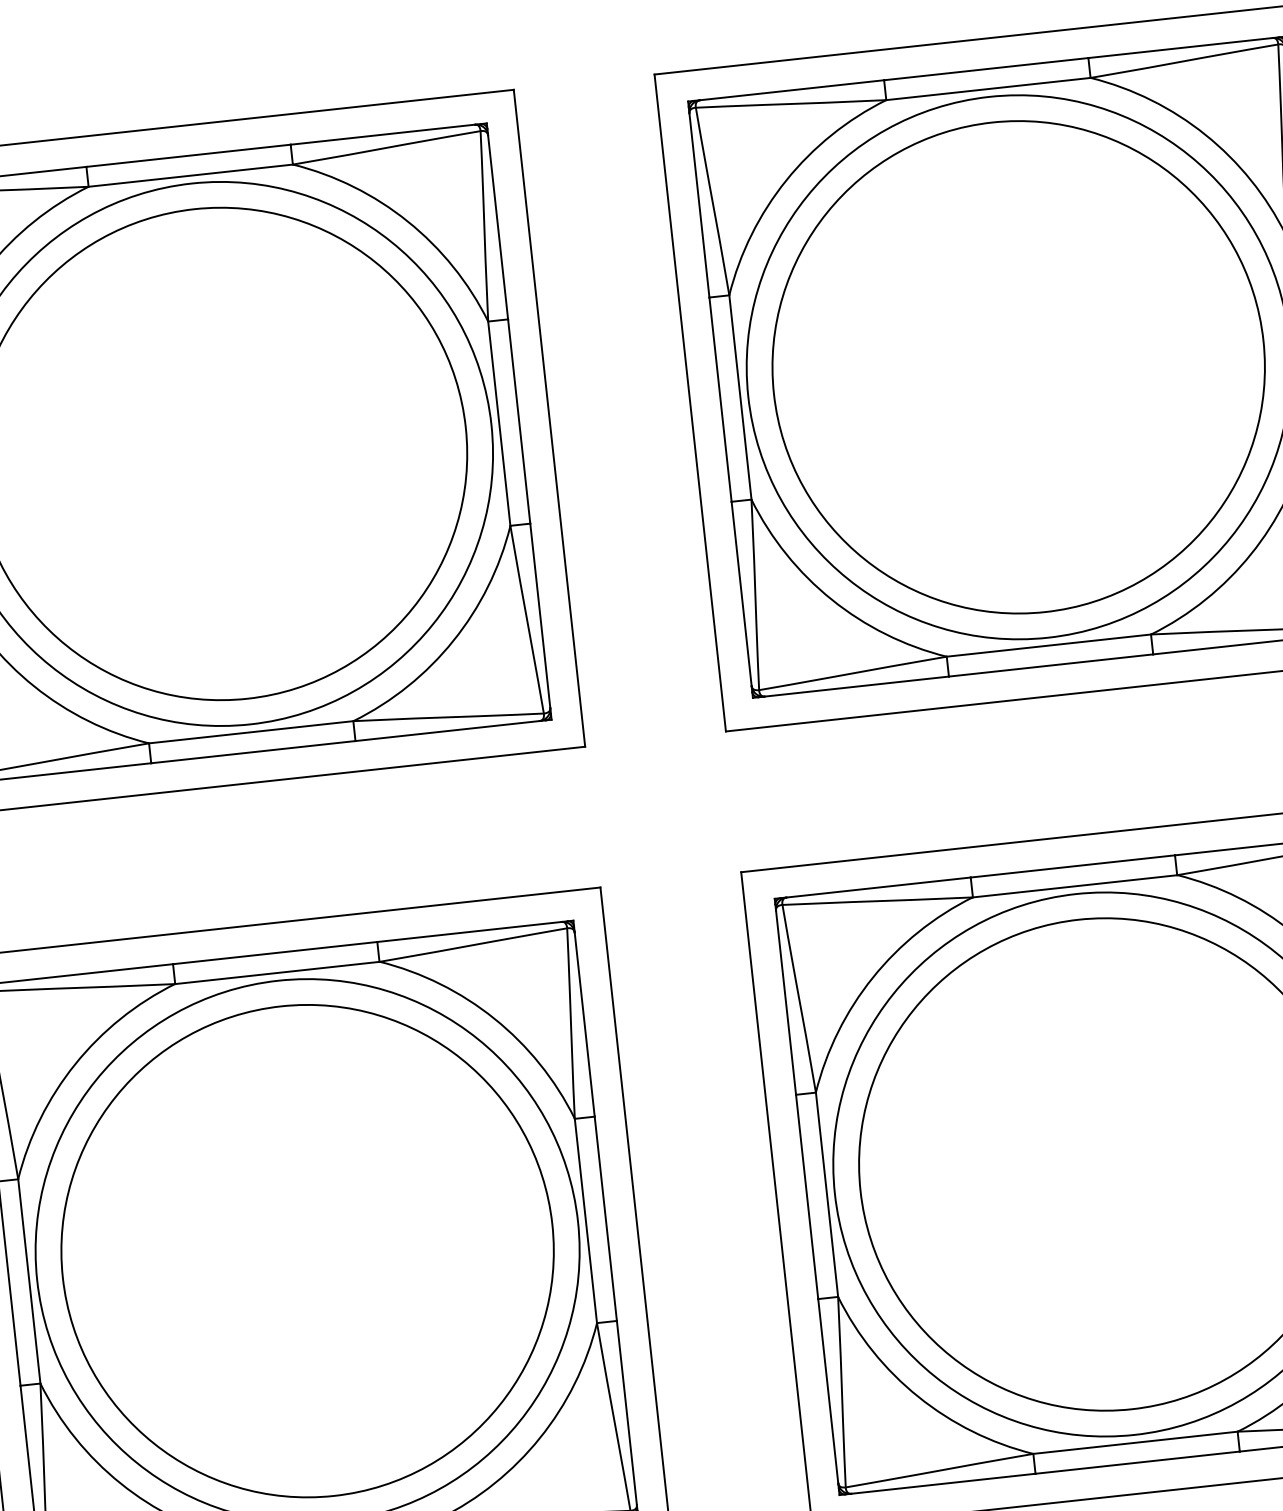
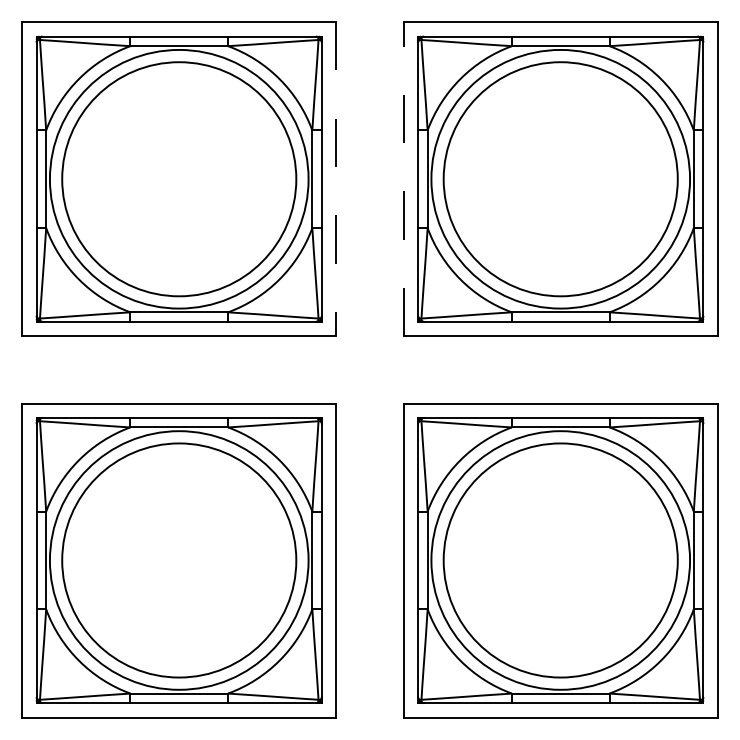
line: (689, 401) -> (403, 178), solid -> dashed
line: (549, 418) -> (336, 179), solid -> dashed

